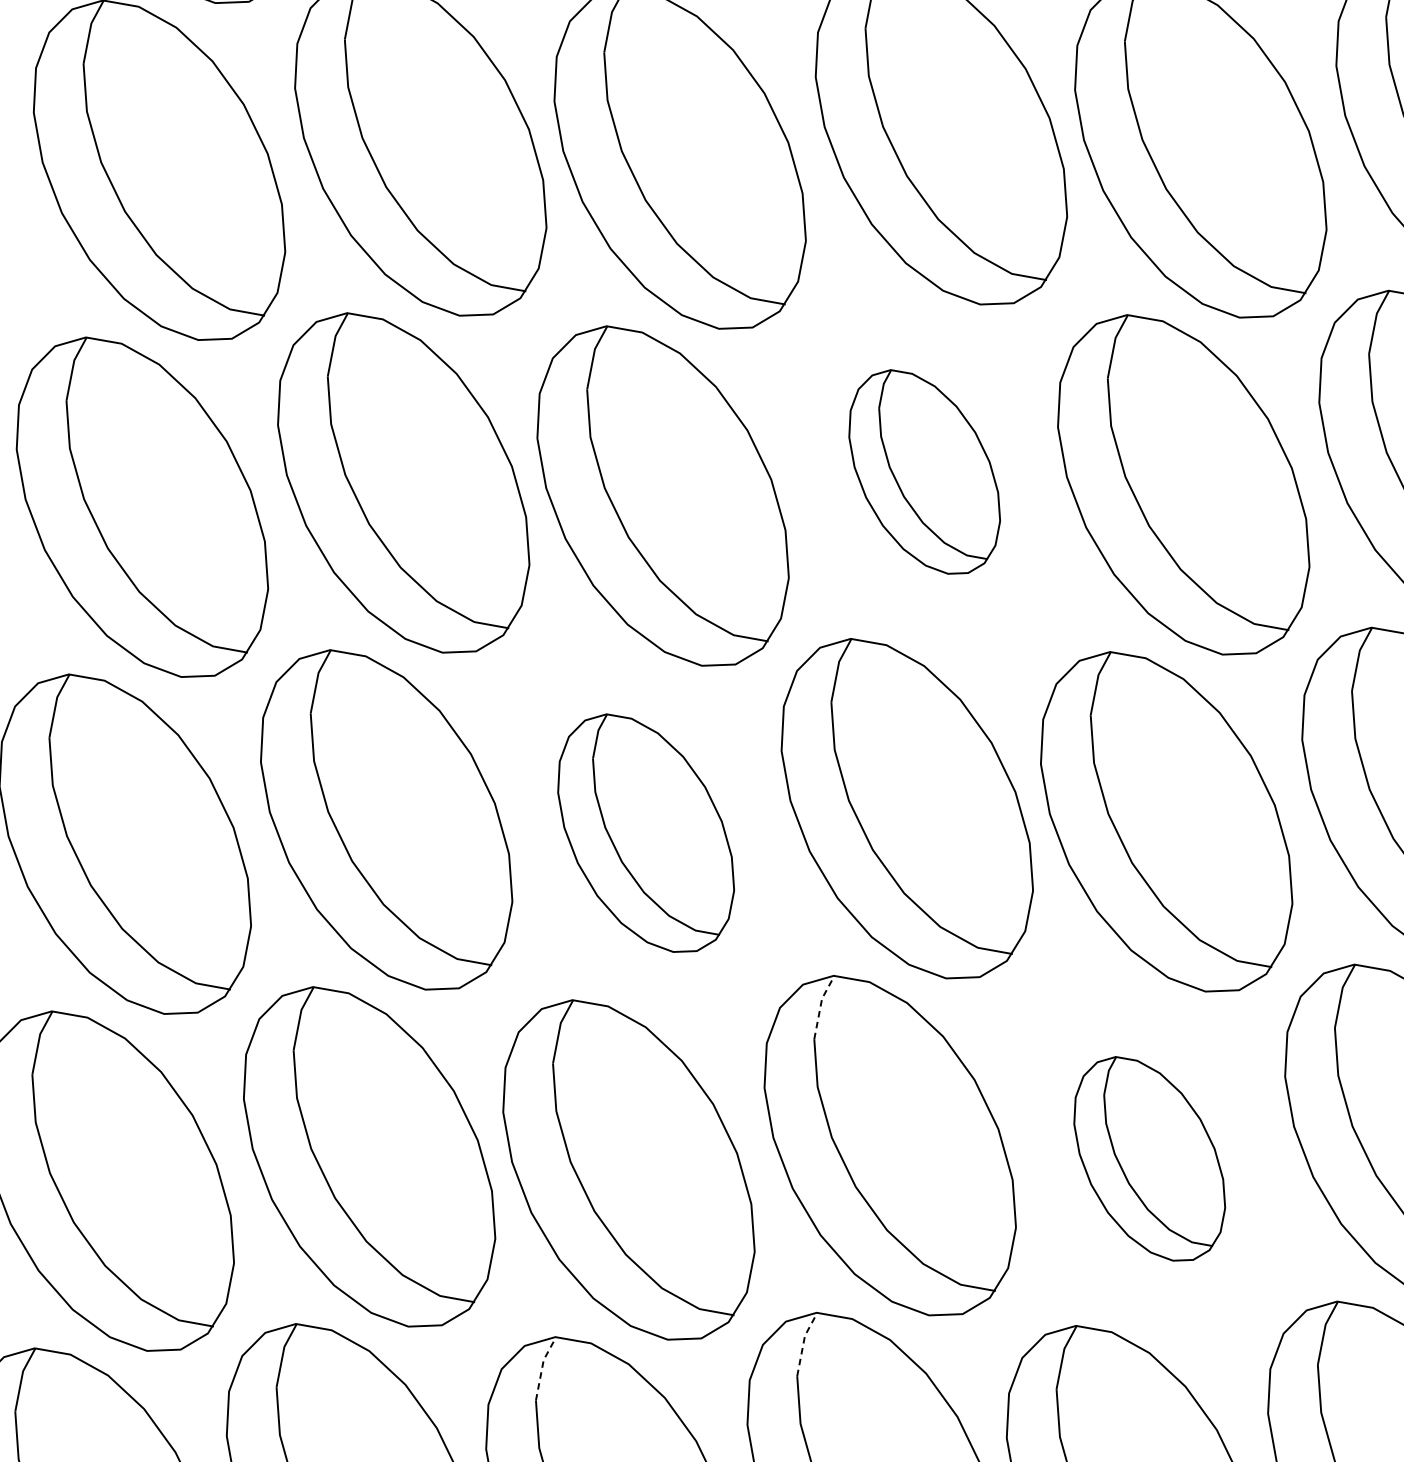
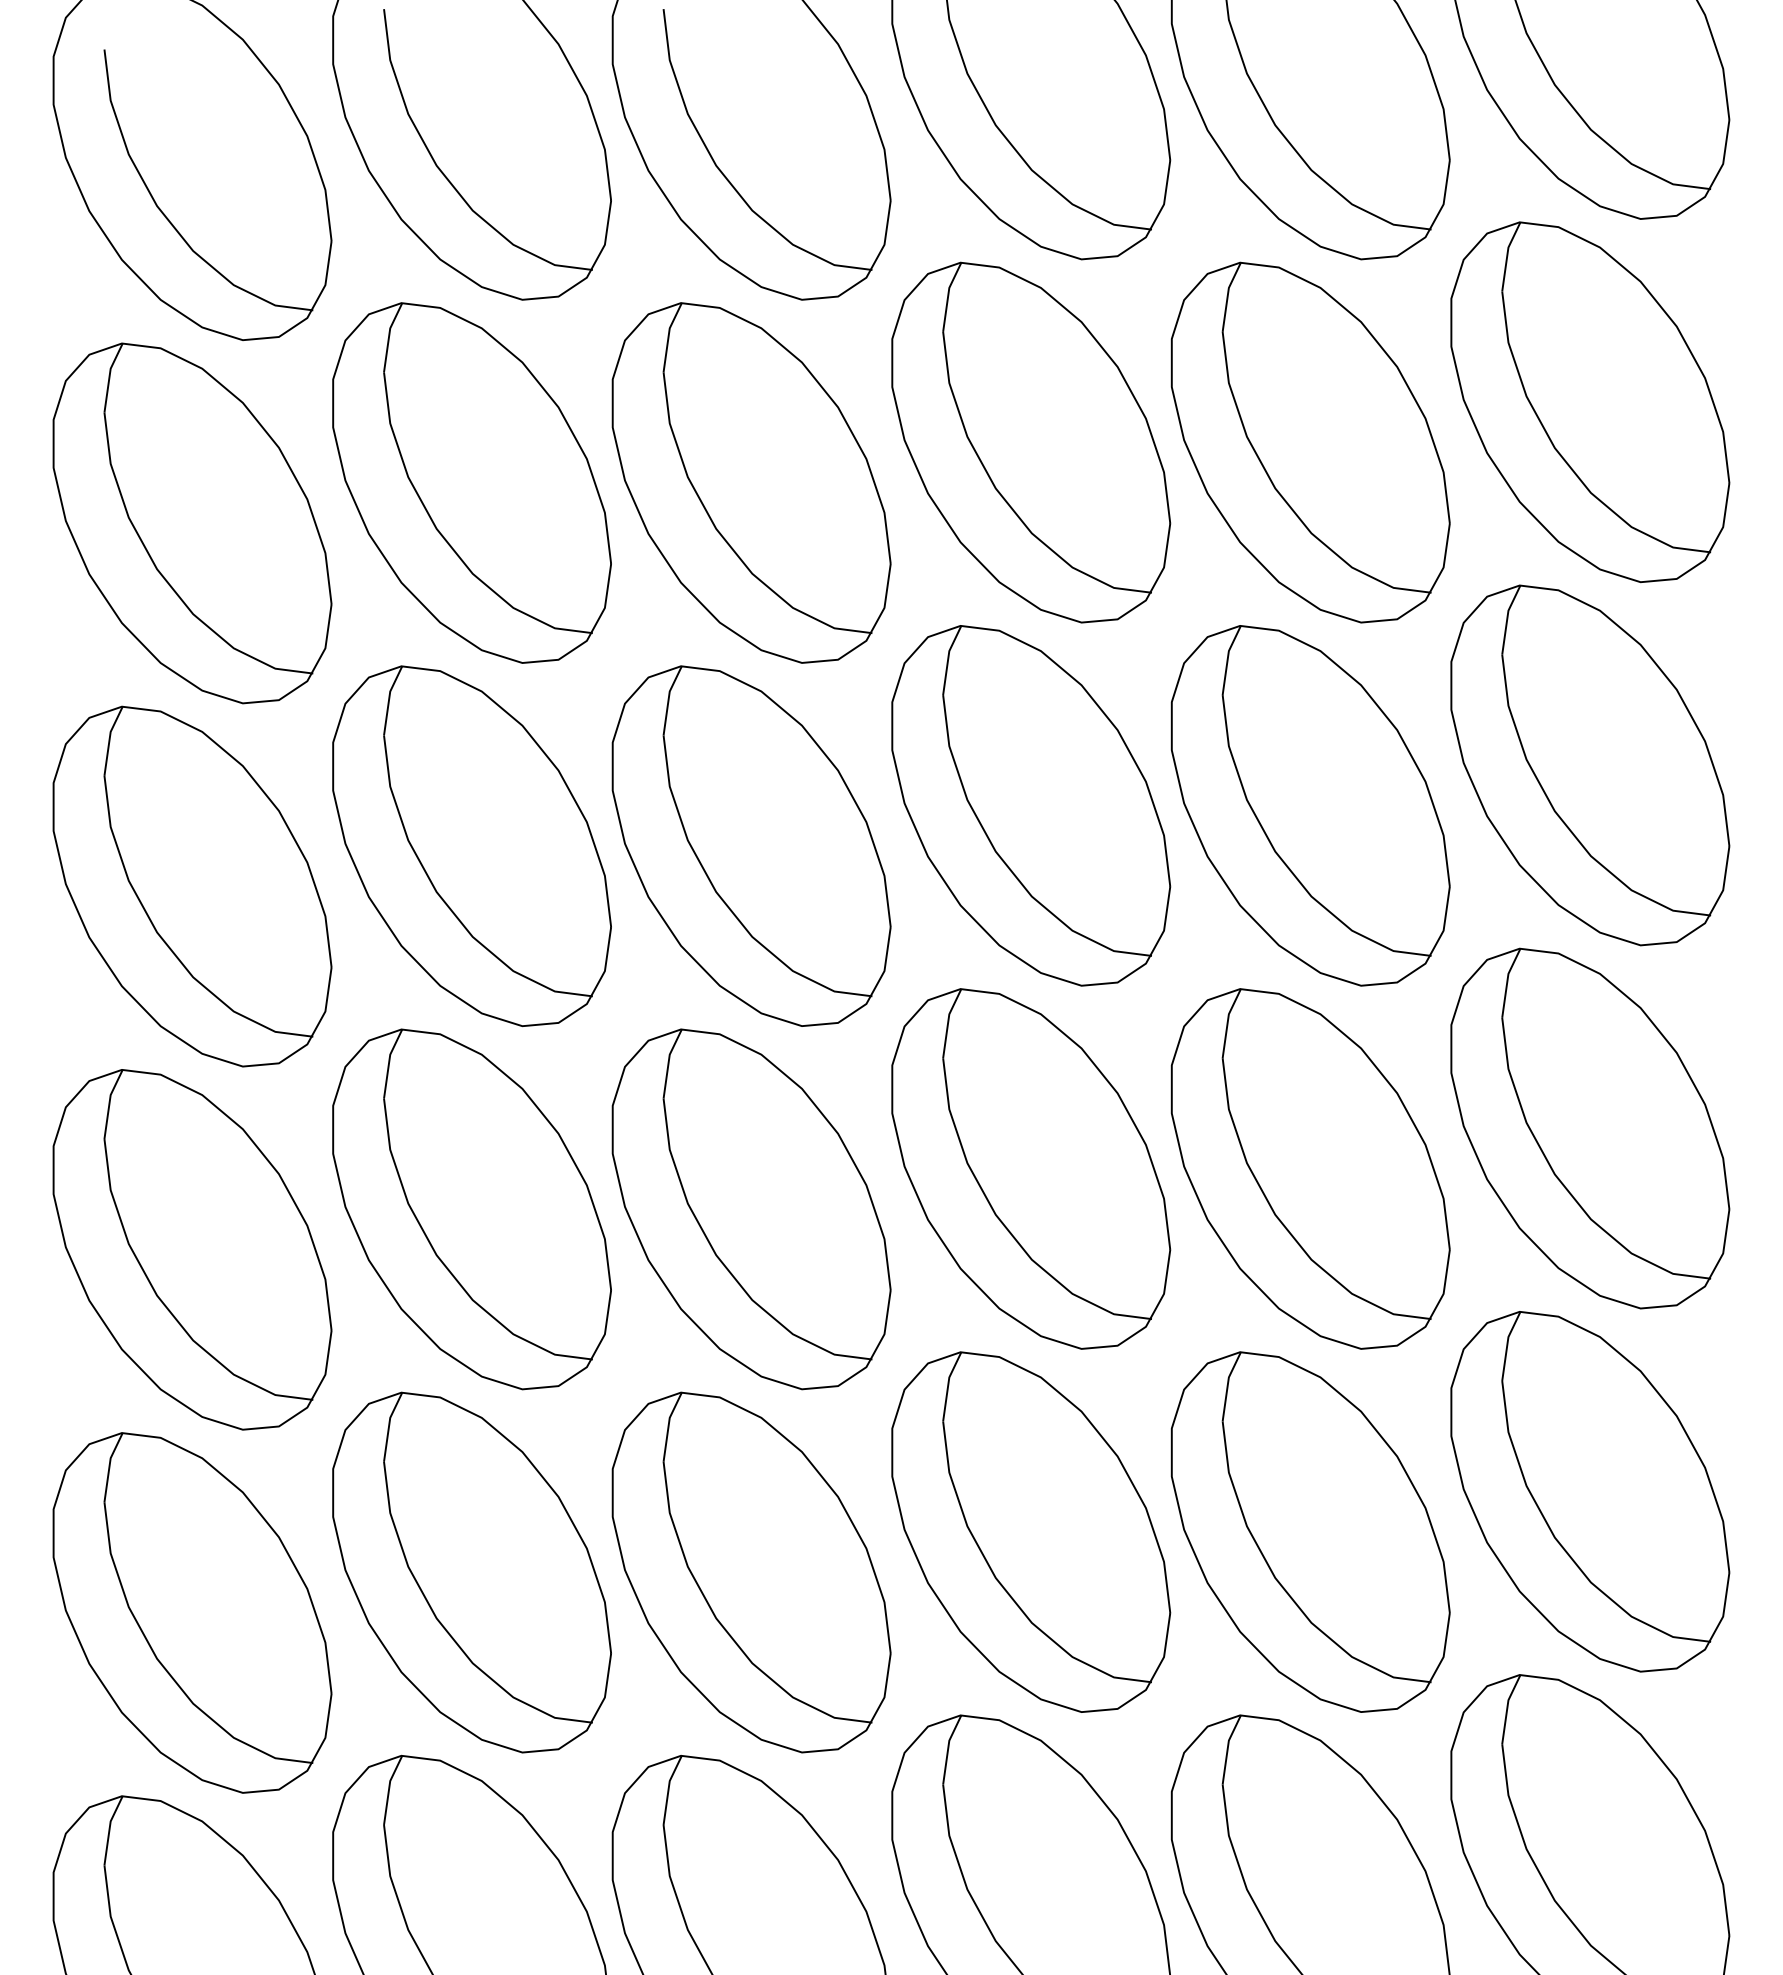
part: (925, 471) -> (1031, 805), size x1.67
part: (646, 833) -> (751, 1209), size x1.43
line: (820, 1006) -> (948, 1385), dashed -> solid
part: (1149, 1158) -> (1310, 1531), size x1.67
line: (803, 1341) -> (948, 1747), dashed -> solid
line: (542, 1365) -> (668, 1787), dashed -> solid

